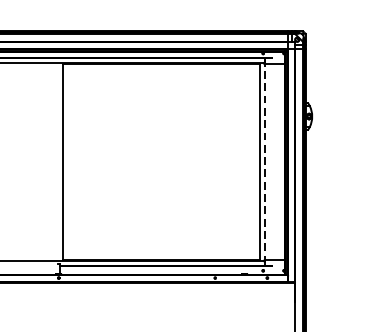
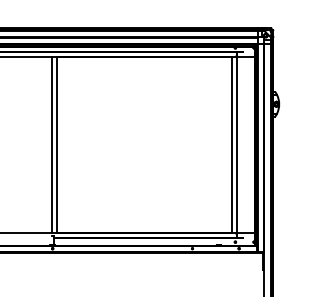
line: (57, 161) -> (51, 144), added
line: (264, 162) -> (236, 145), dashed -> solid

